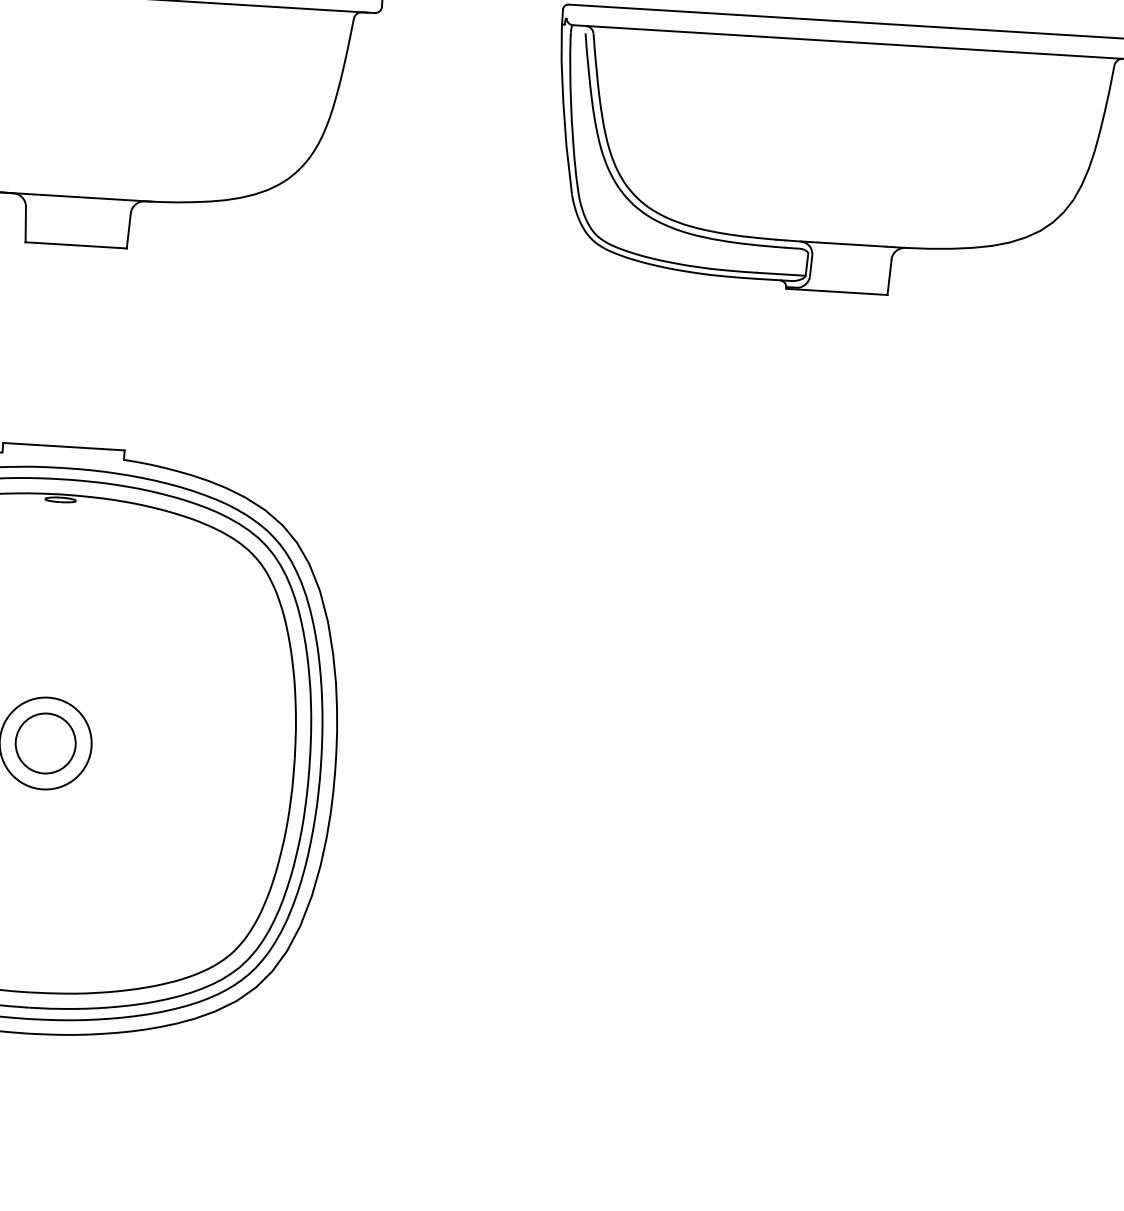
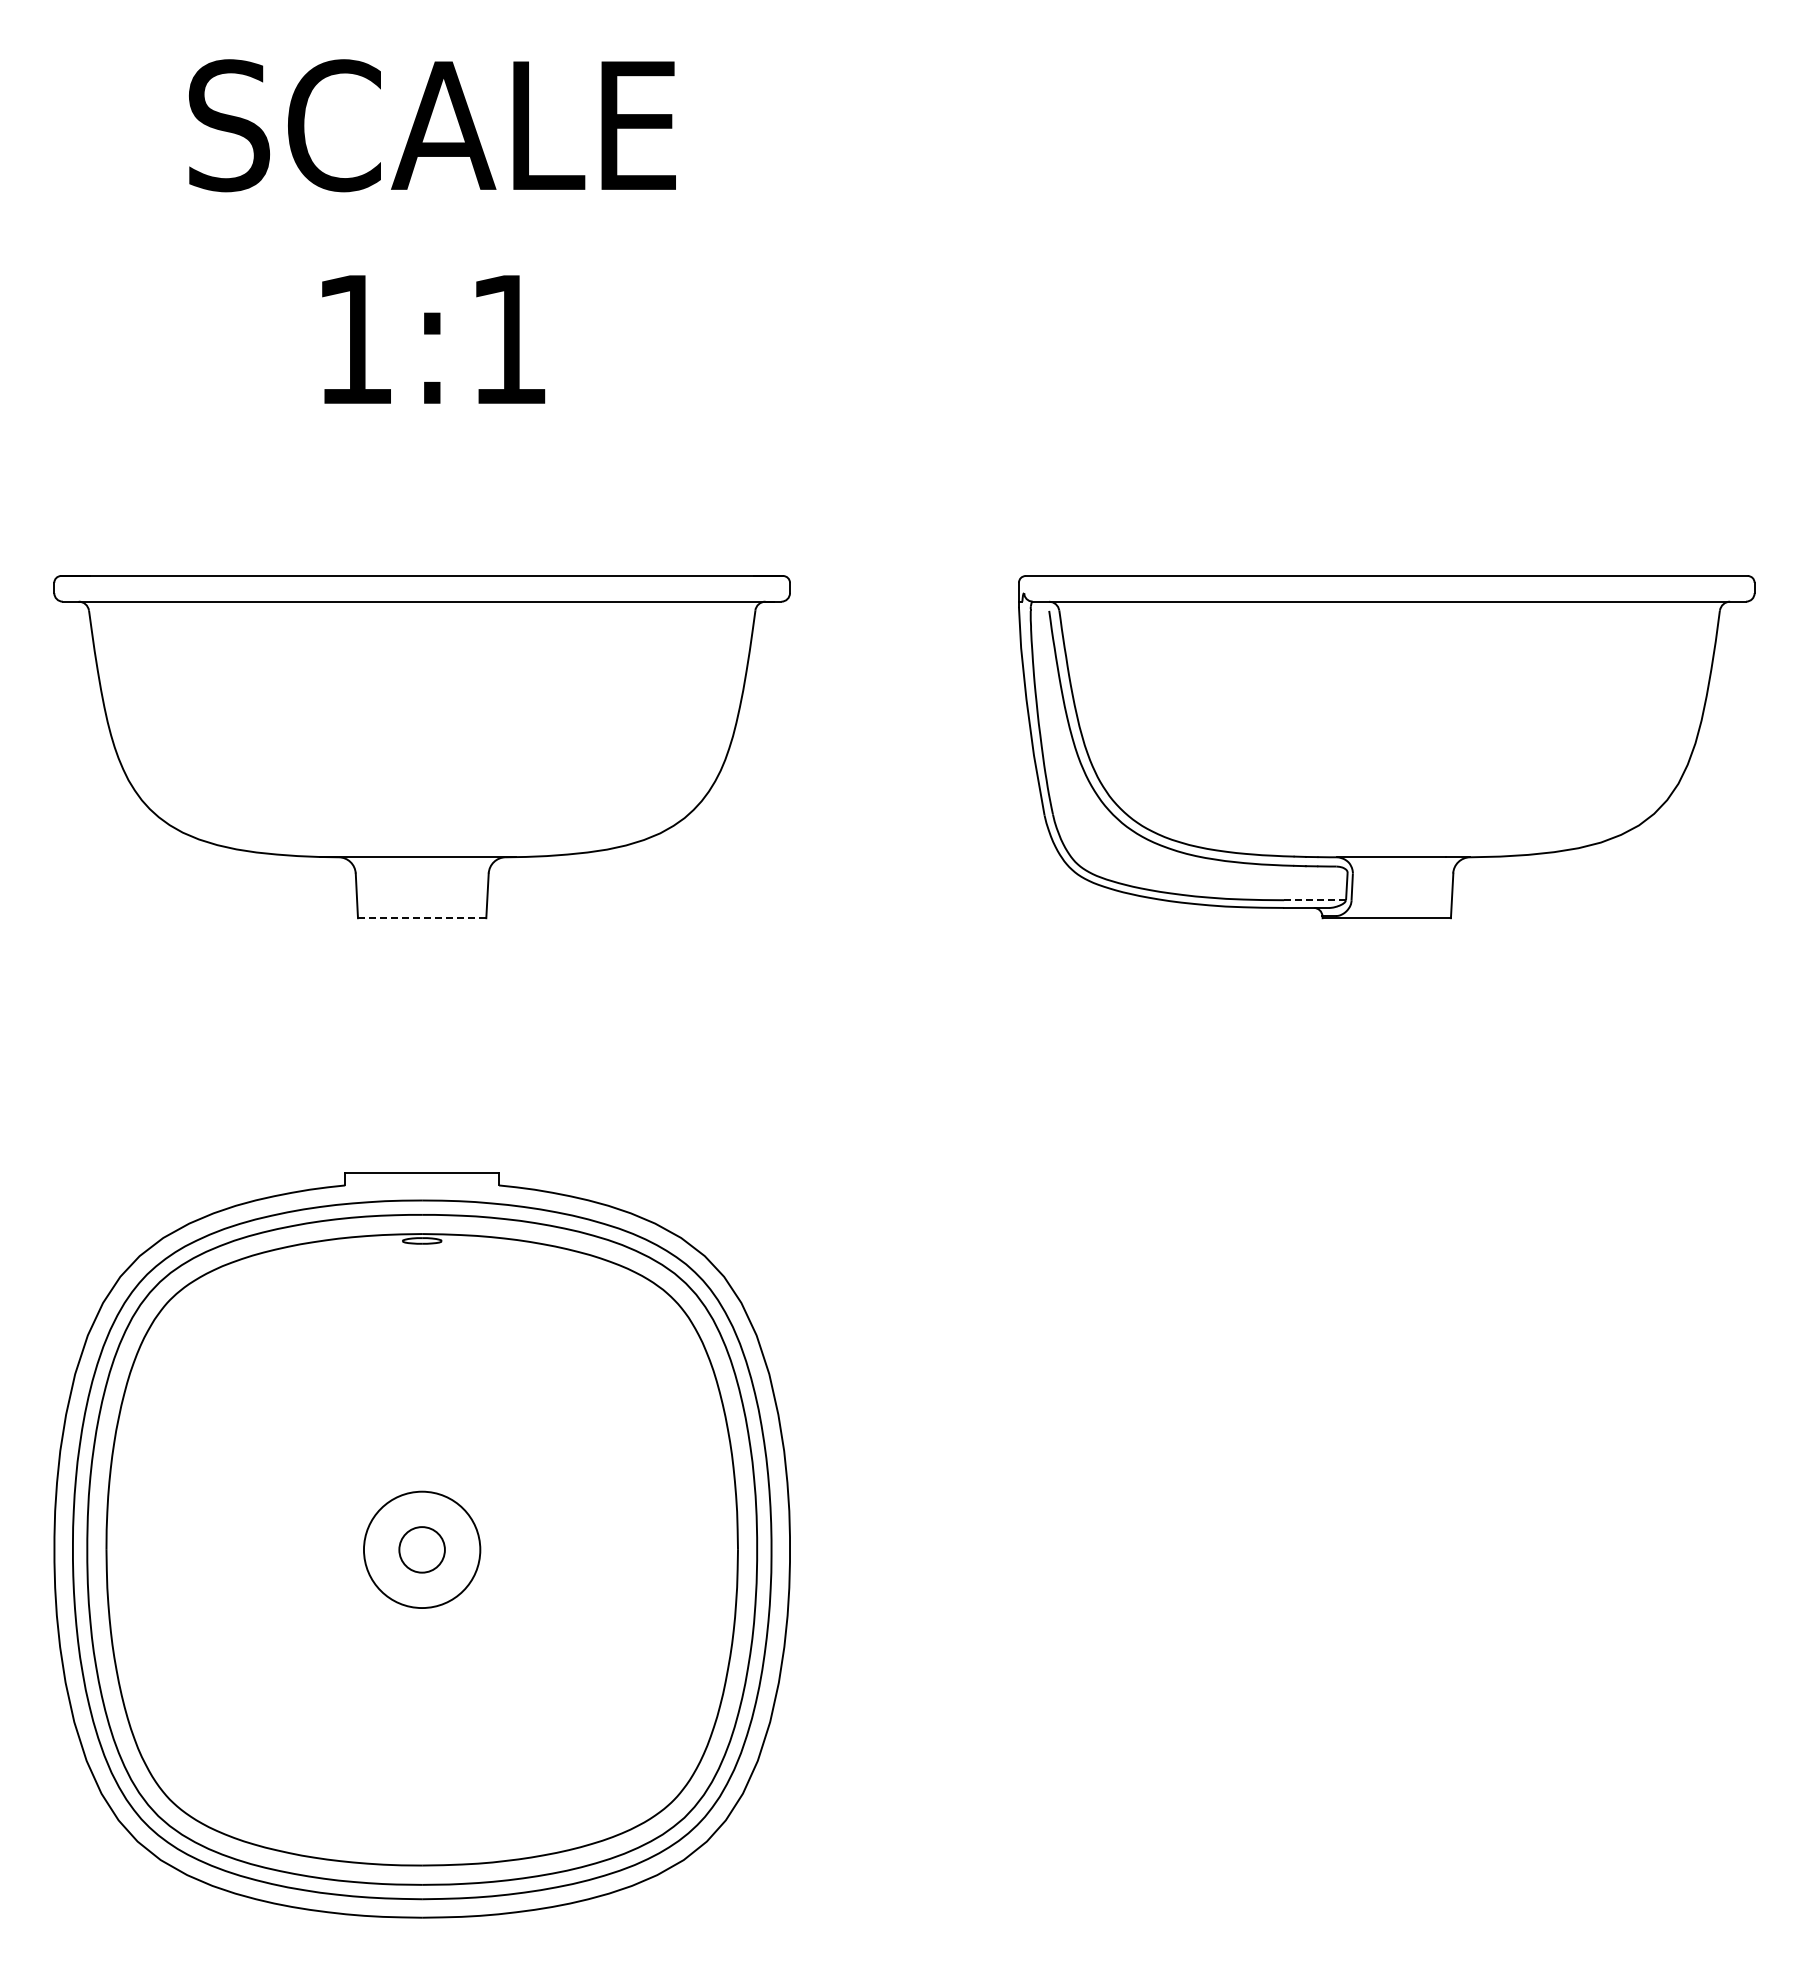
line: (75, 245) -> (421, 918), solid -> dashed
line: (781, 274) -> (1315, 900), solid -> dashed
circle: (46, 743) -> (422, 1549), size x0.6

